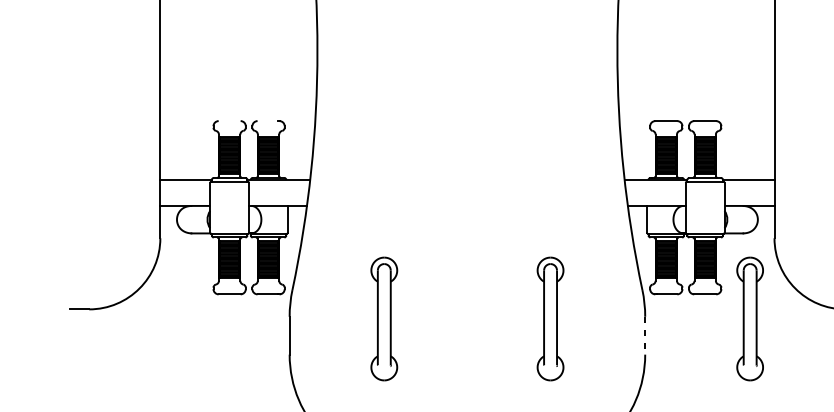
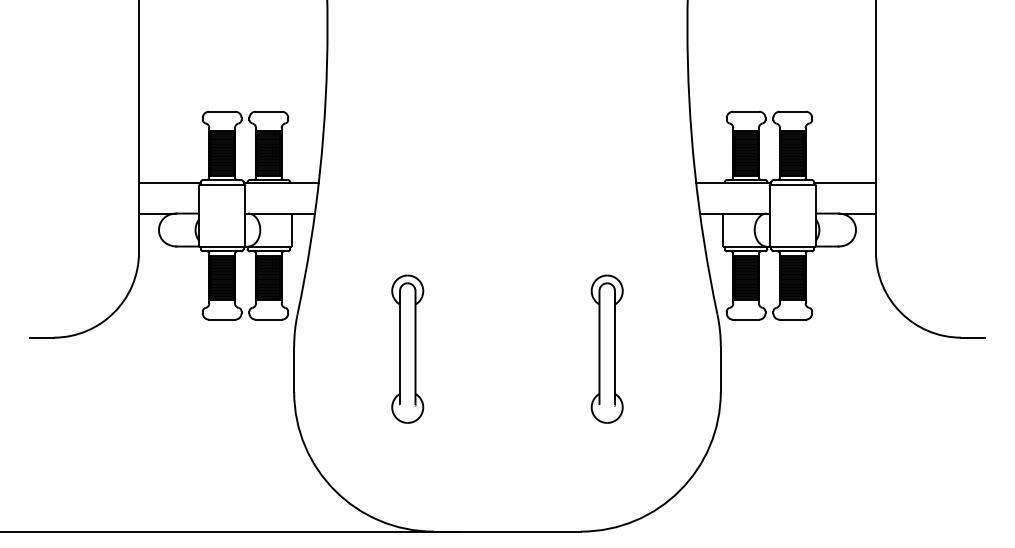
line: (229, 120) -> (222, 111), added
line: (267, 120) -> (267, 111), added
part: (749, 318) -> (846, 348), removed
line: (644, 335) -> (720, 369), dashed -> solid

